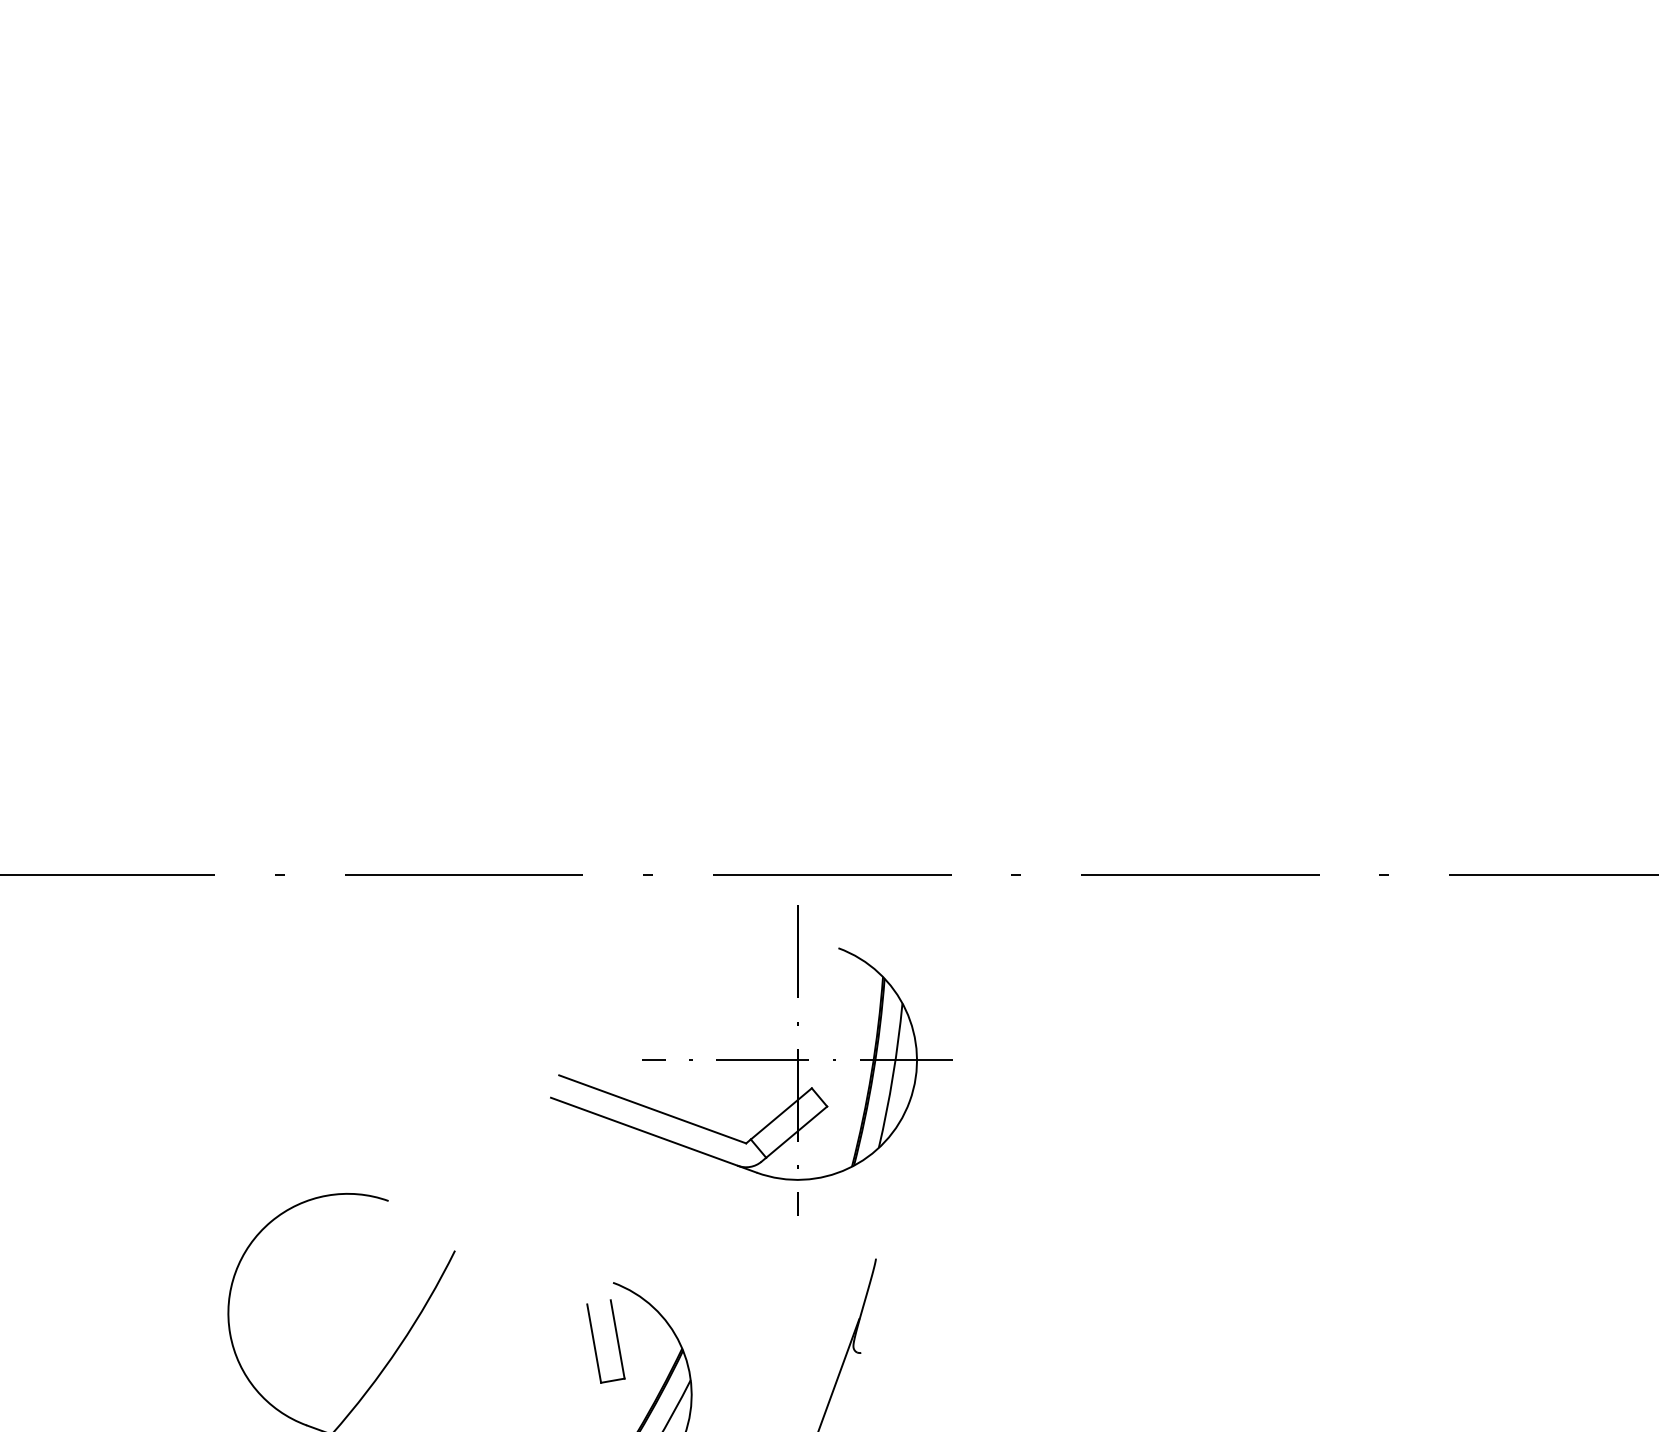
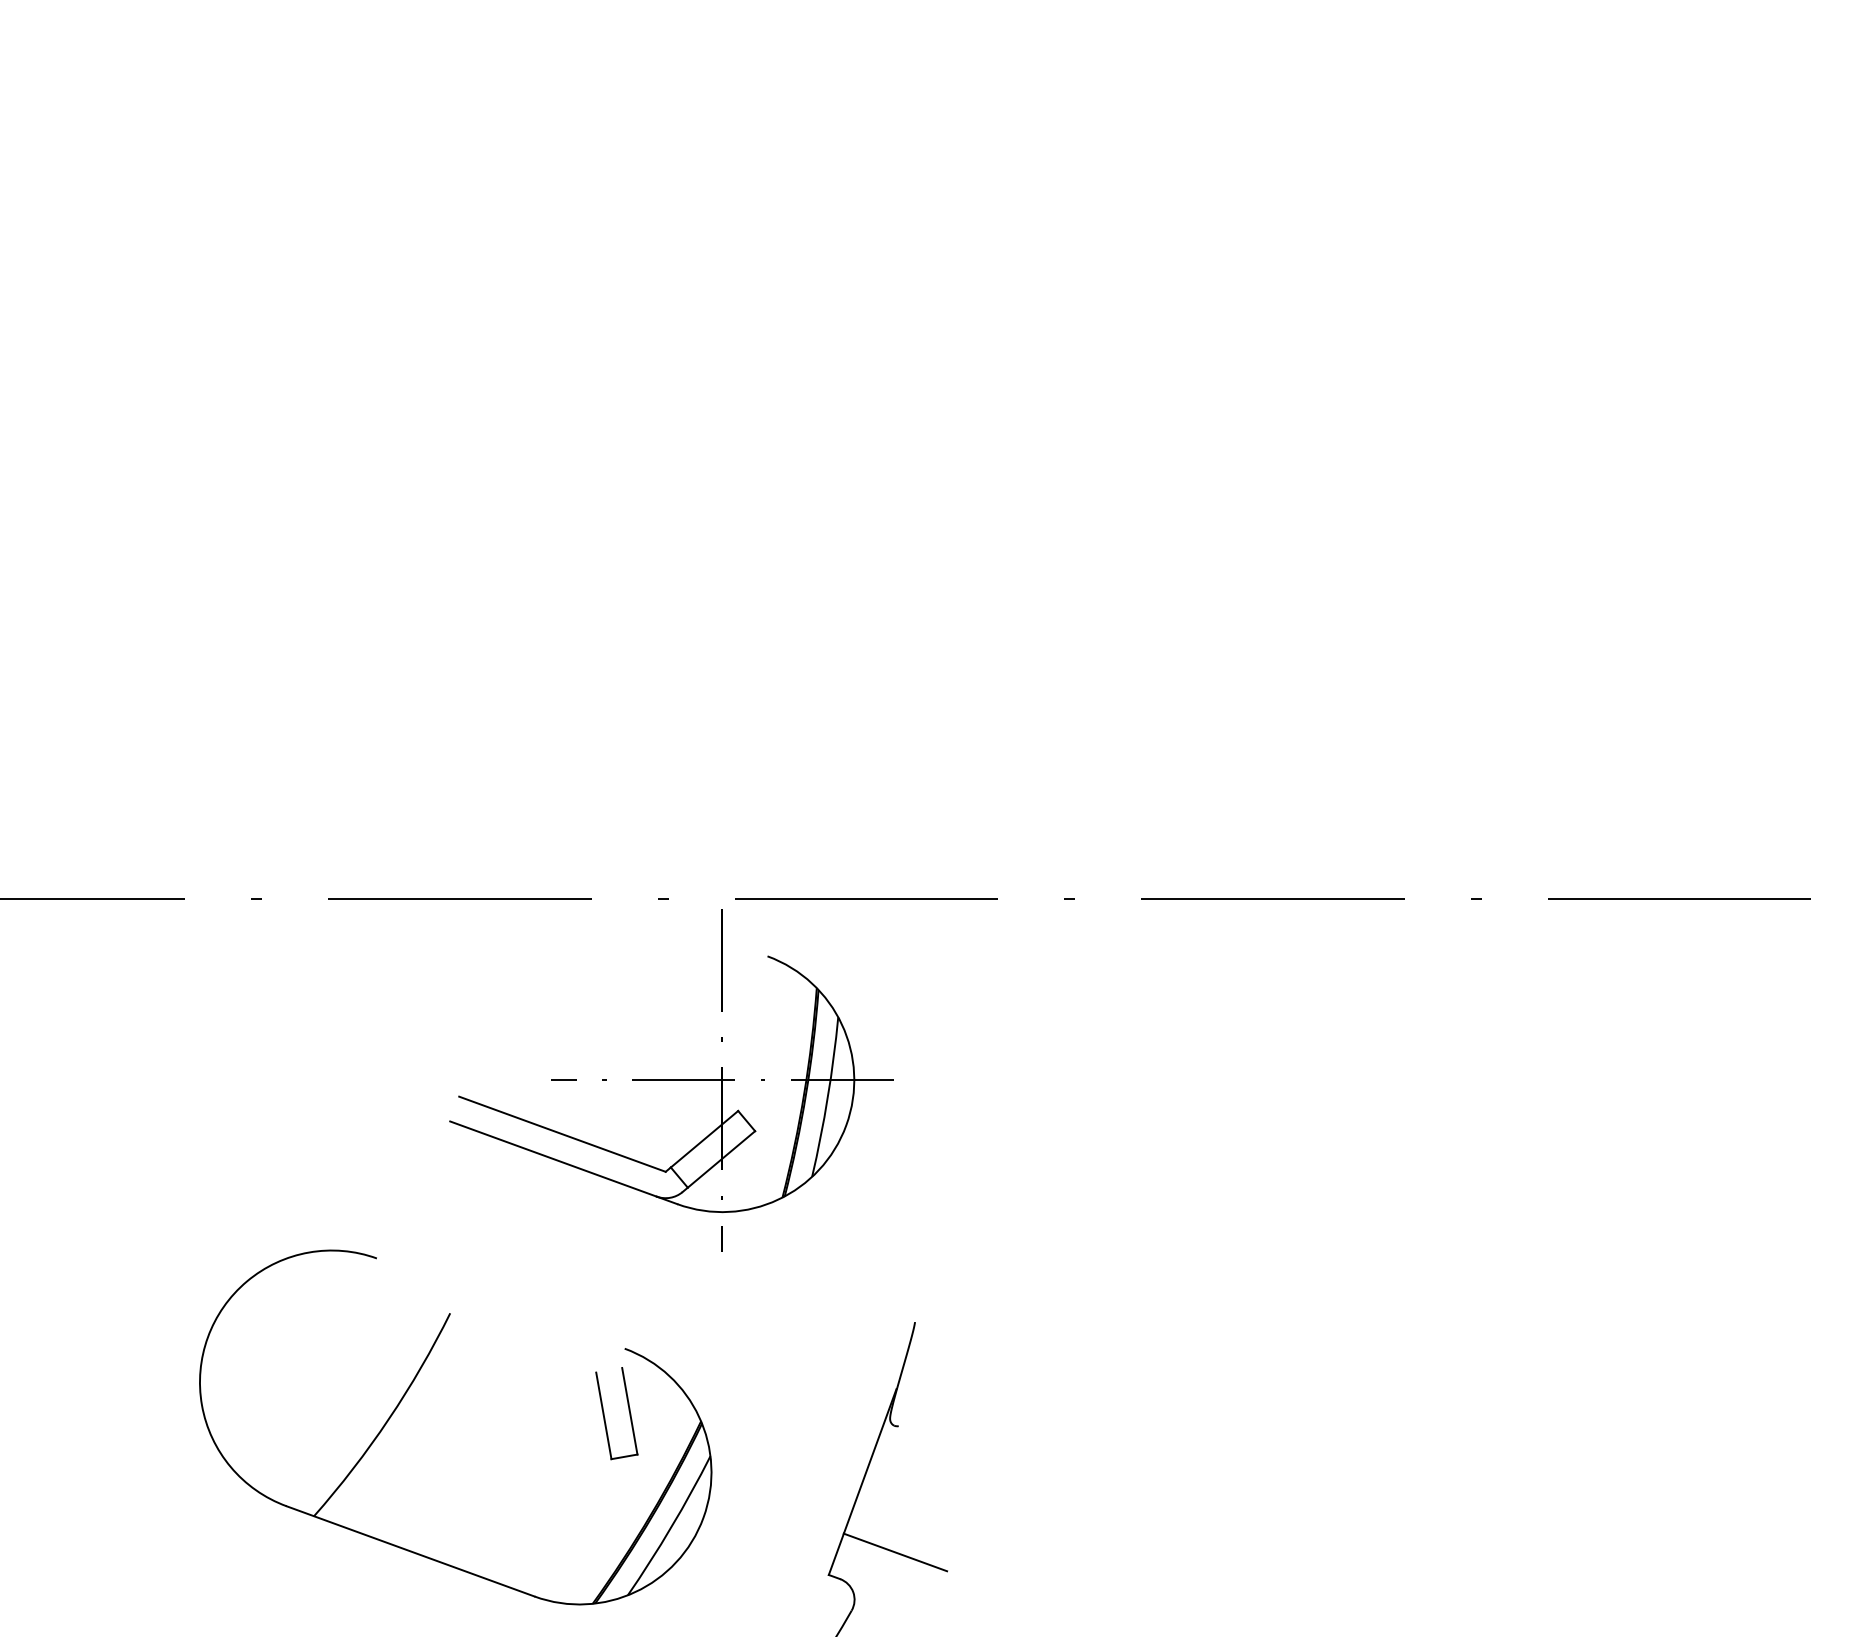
part: (751, 1060) -> (671, 1080), moved

